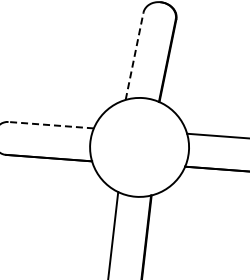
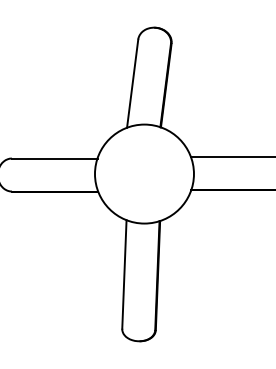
line: (134, 56) -> (132, 83), dashed -> solid
line: (51, 125) -> (54, 158), dashed -> solid

